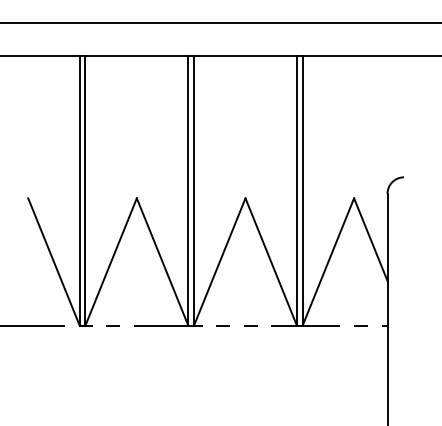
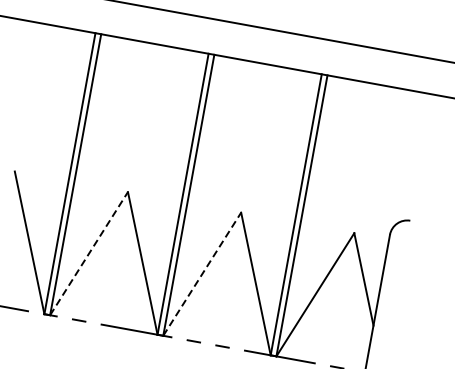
line: (111, 262) -> (89, 254), solid -> dashed
line: (219, 262) -> (201, 274), solid -> dashed

